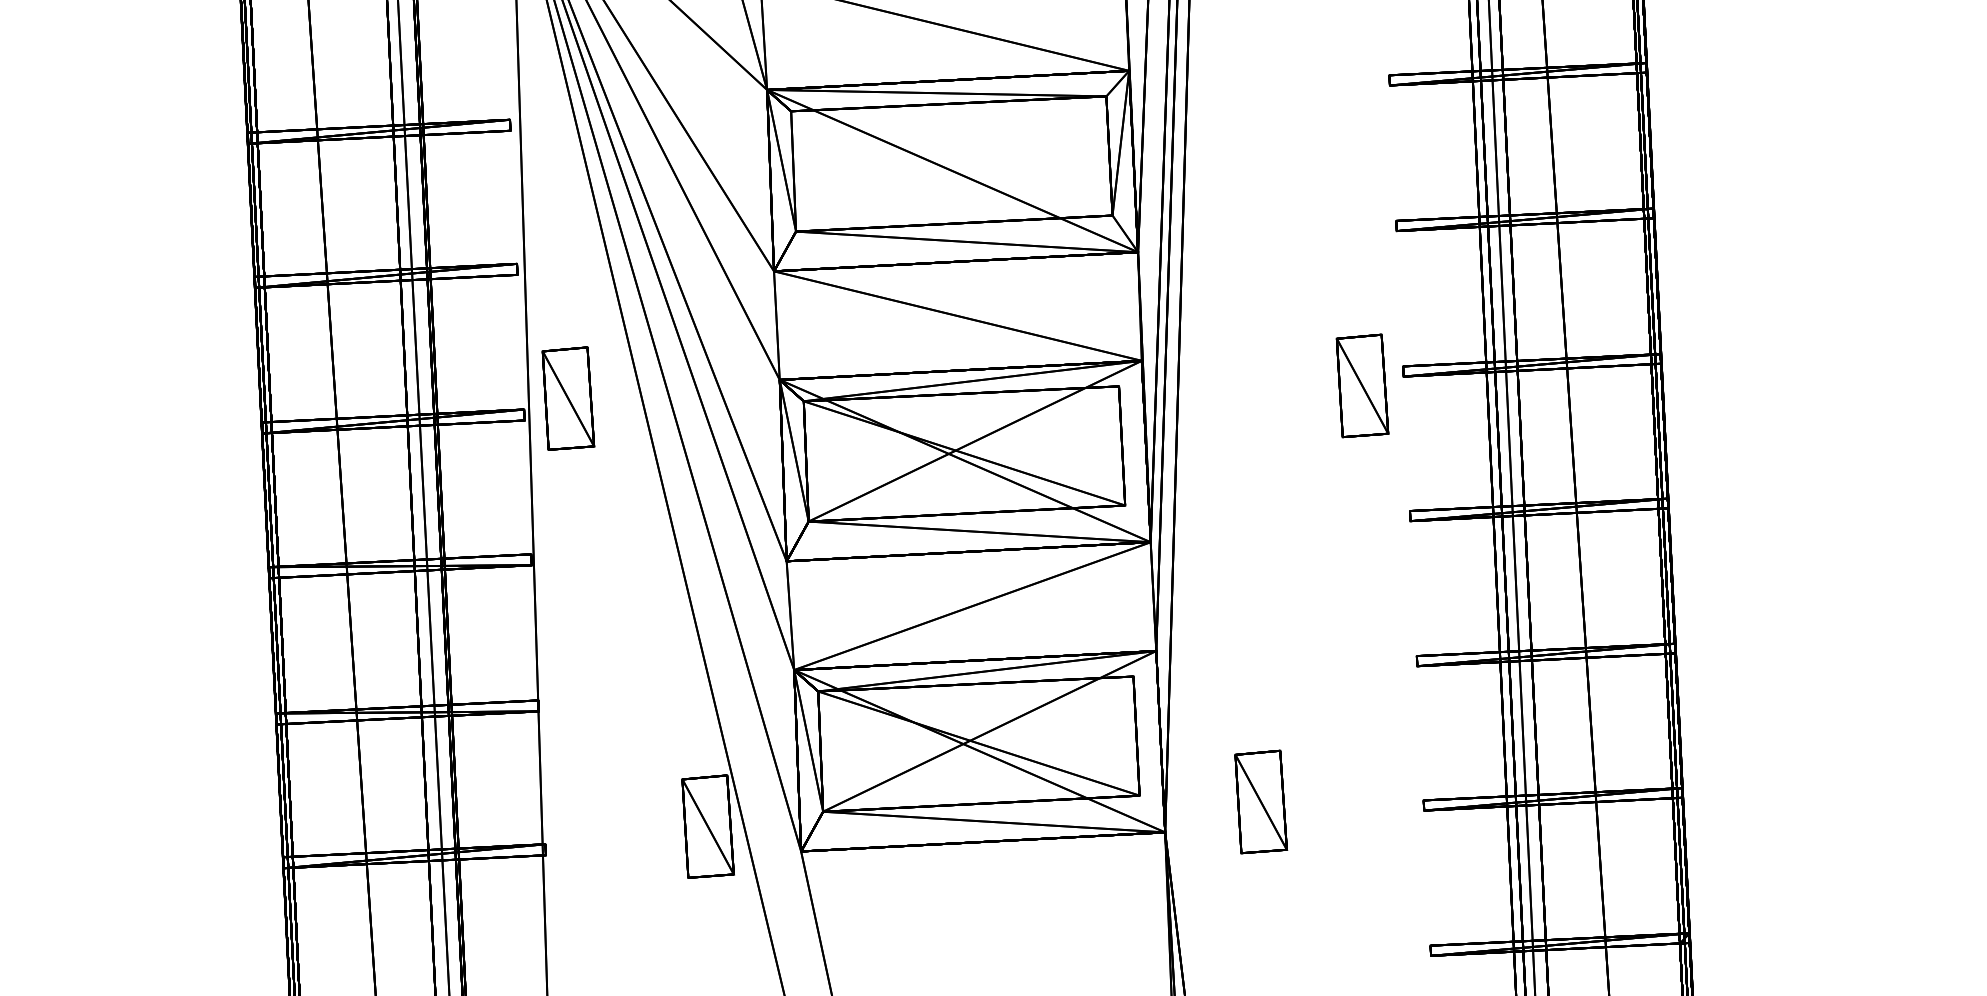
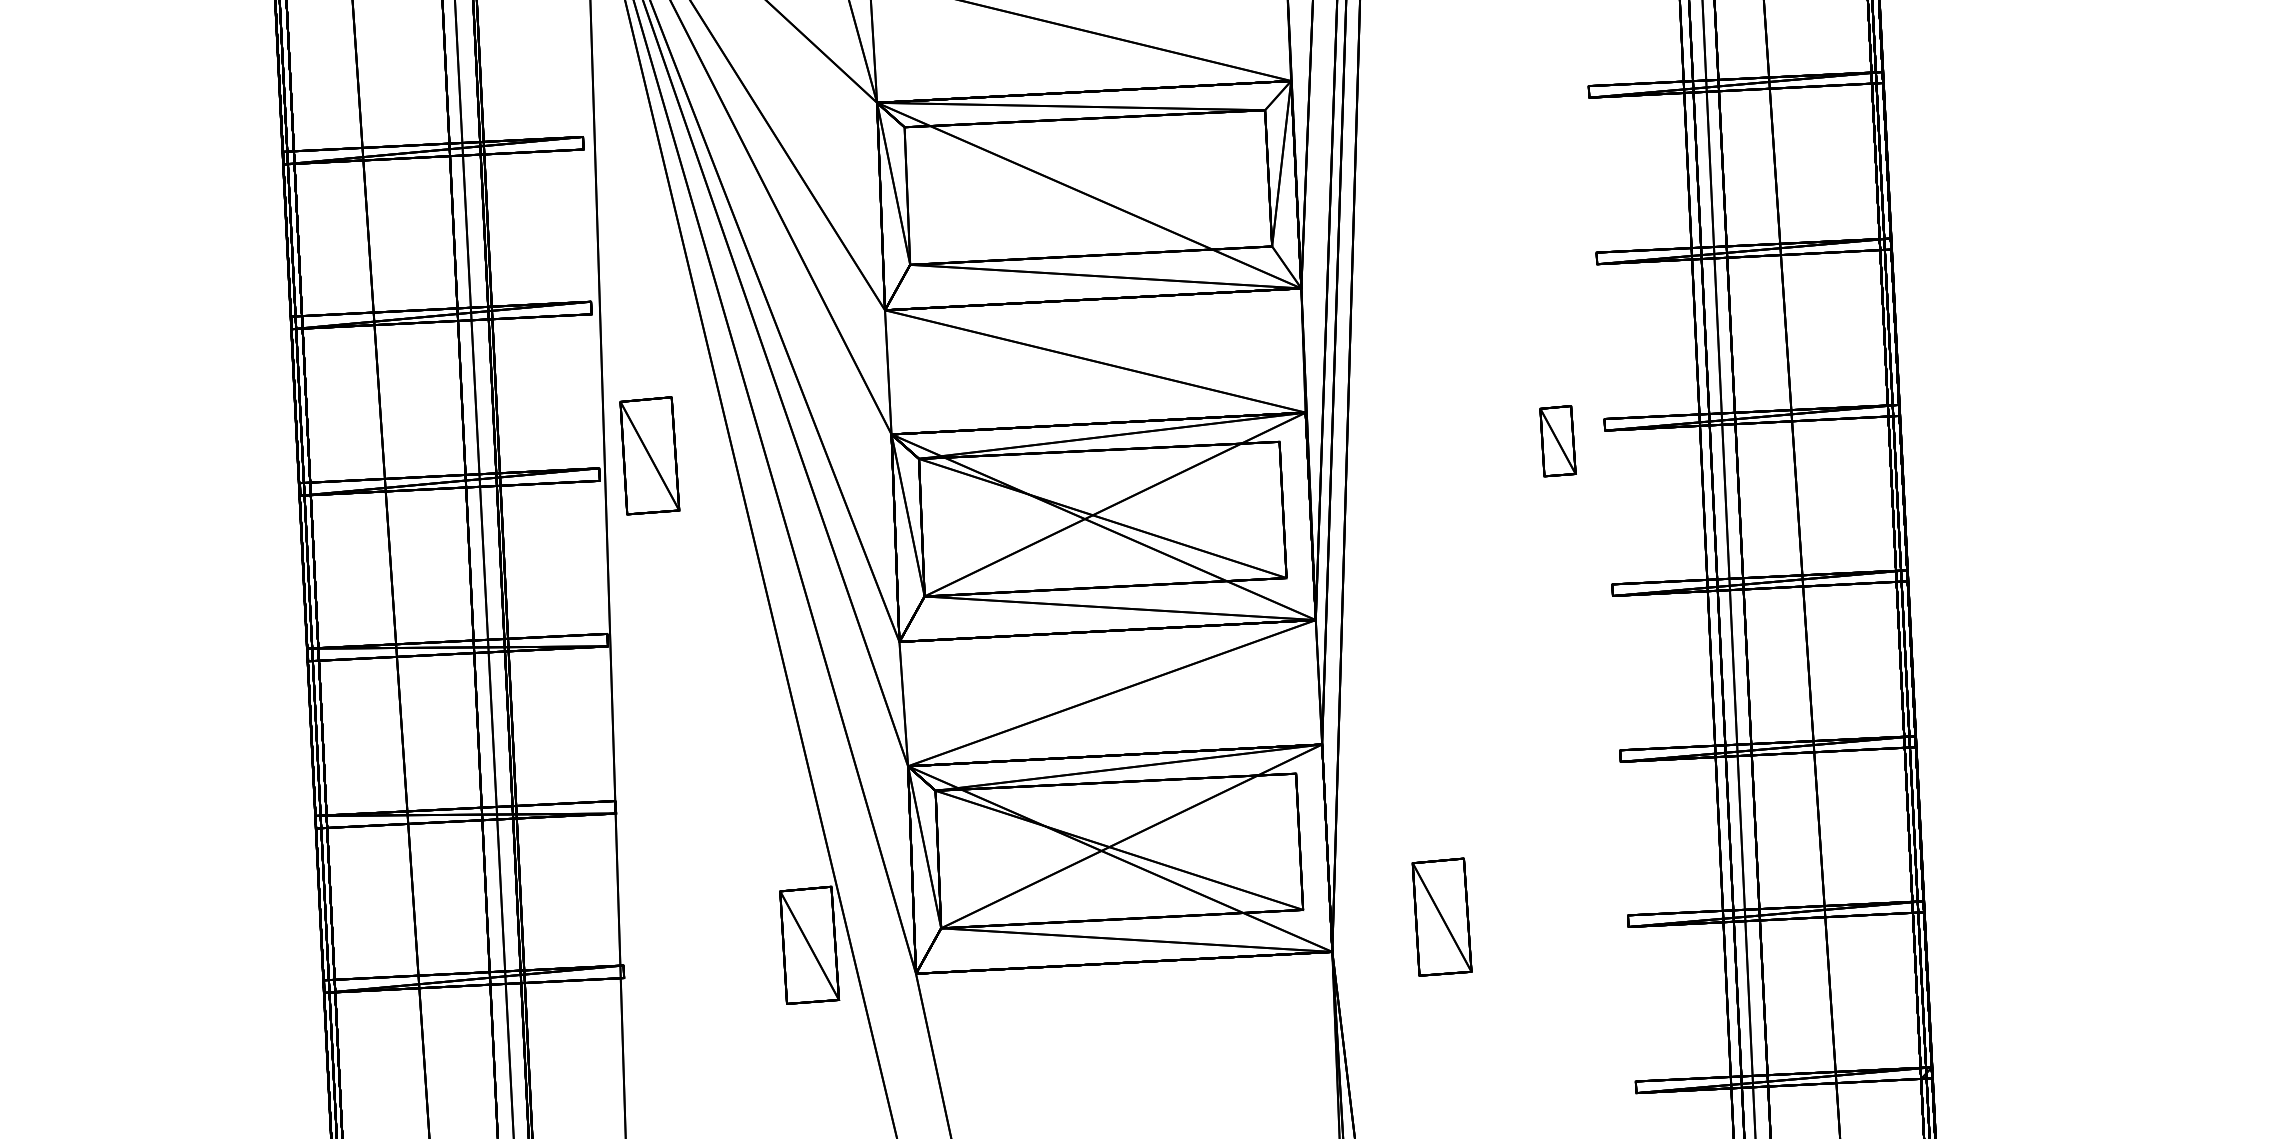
part: (1362, 385) -> (1557, 440), size x0.6

